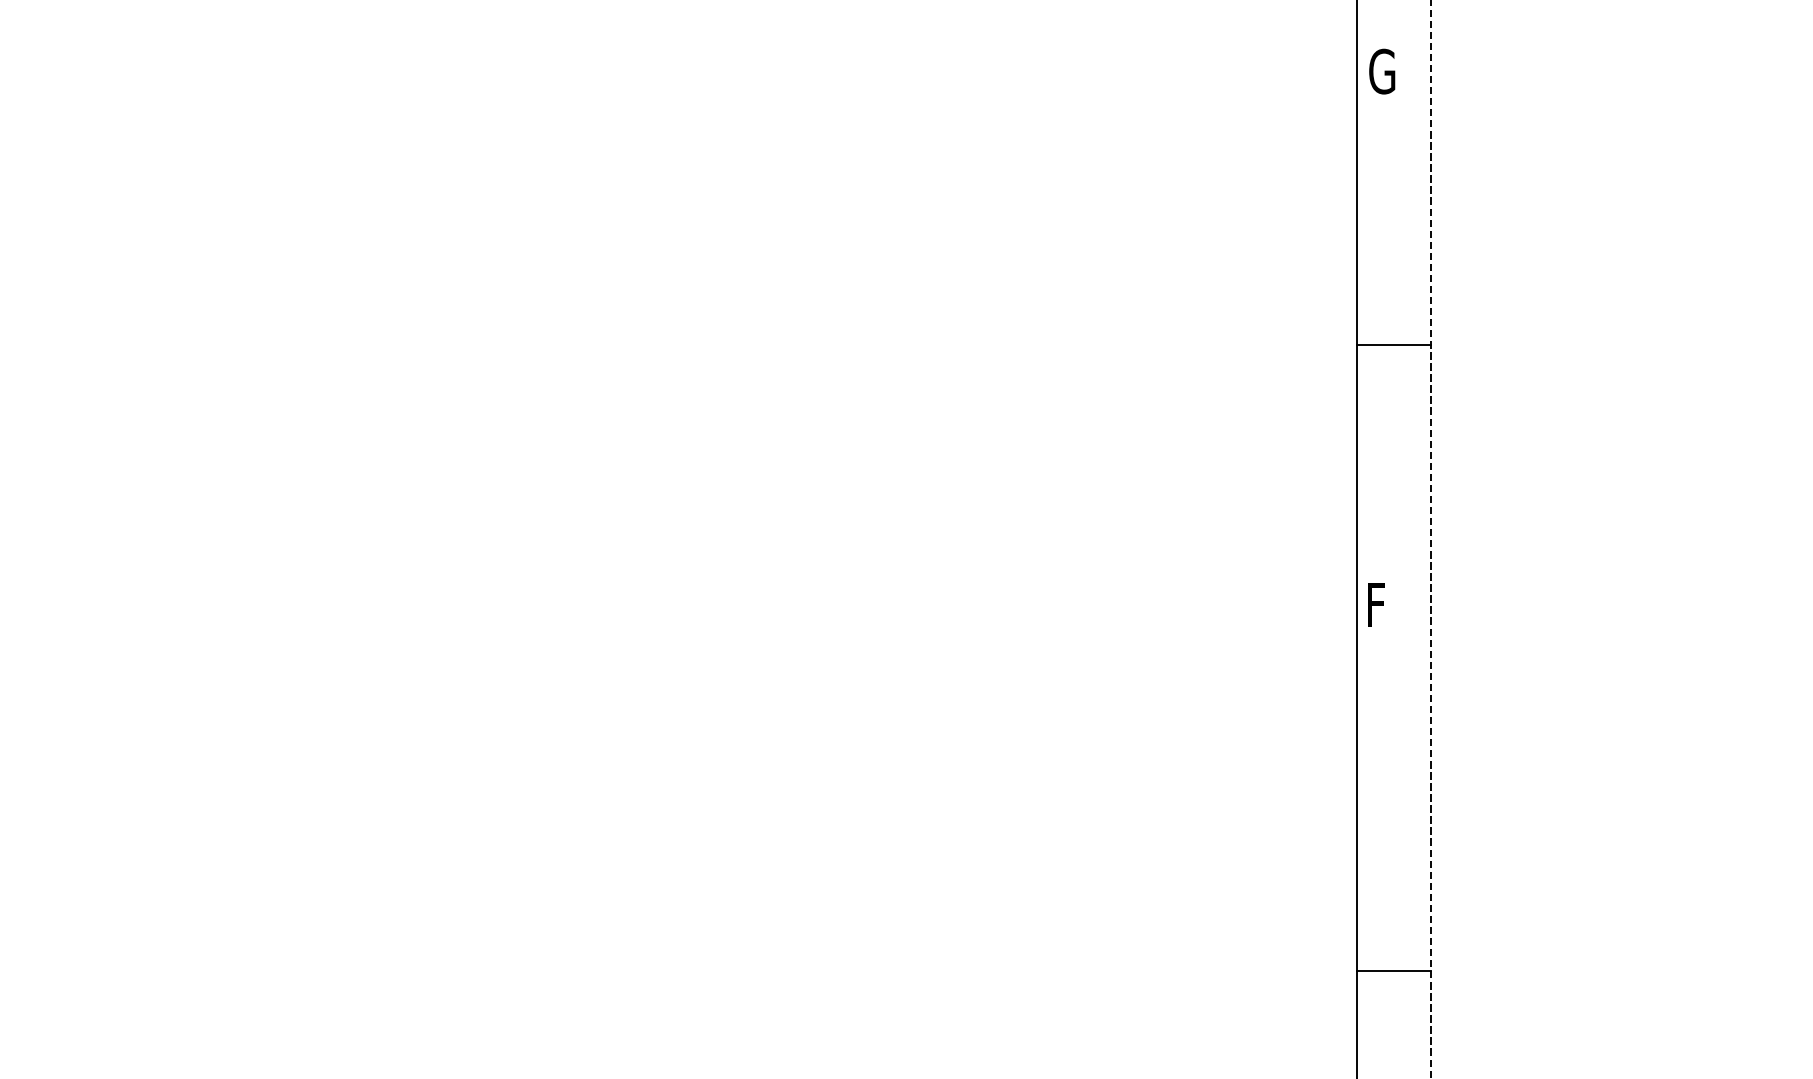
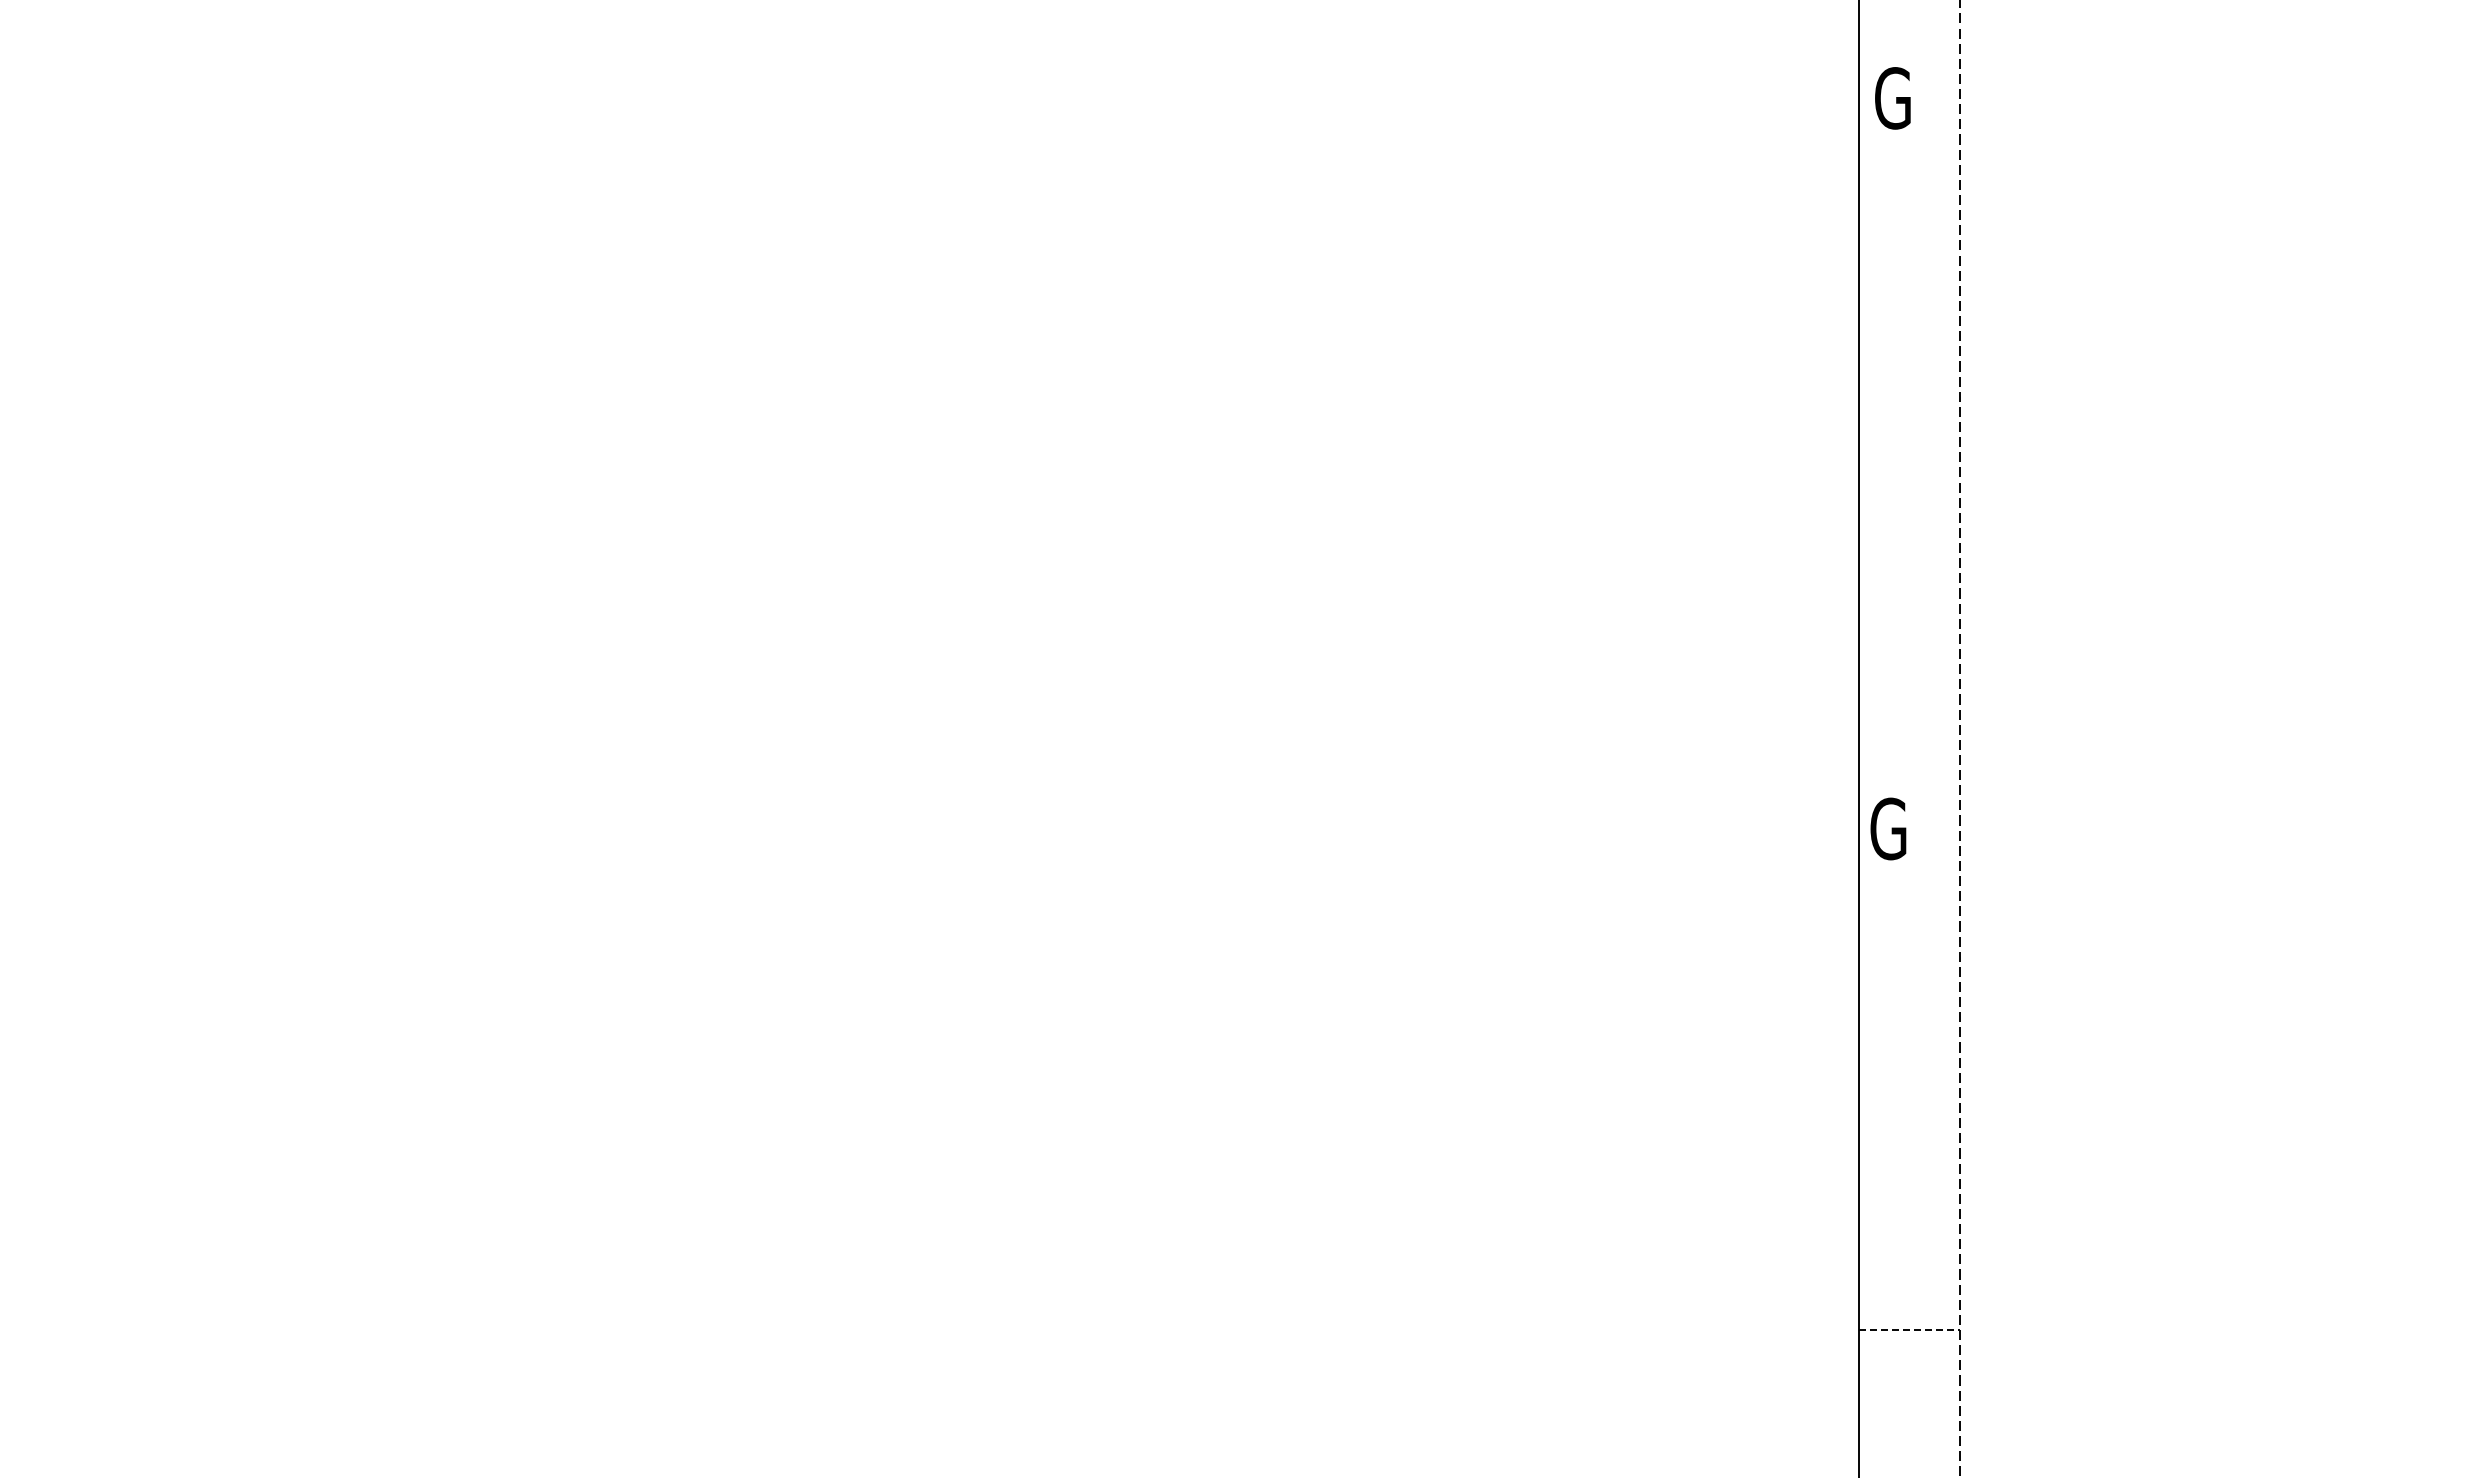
line: (1393, 344) -> (1908, 472), removed
text: (1379, 604) -> (1888, 828), F -> G
line: (1394, 971) -> (1909, 1330), solid -> dashed

